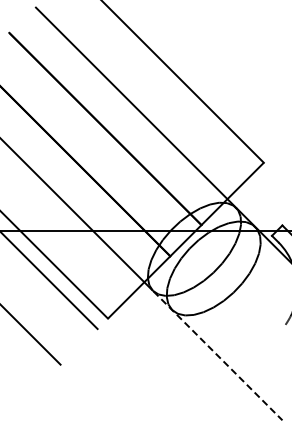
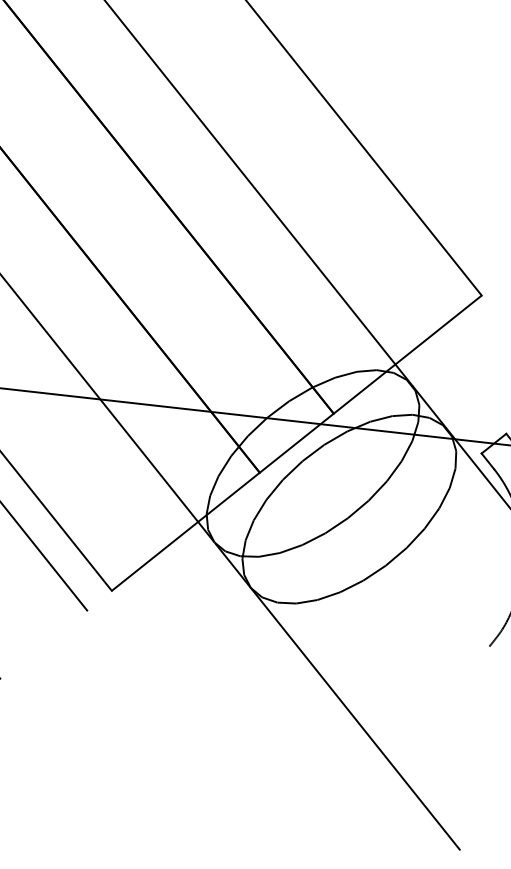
line: (218, 356) -> (338, 698), dashed -> solid

